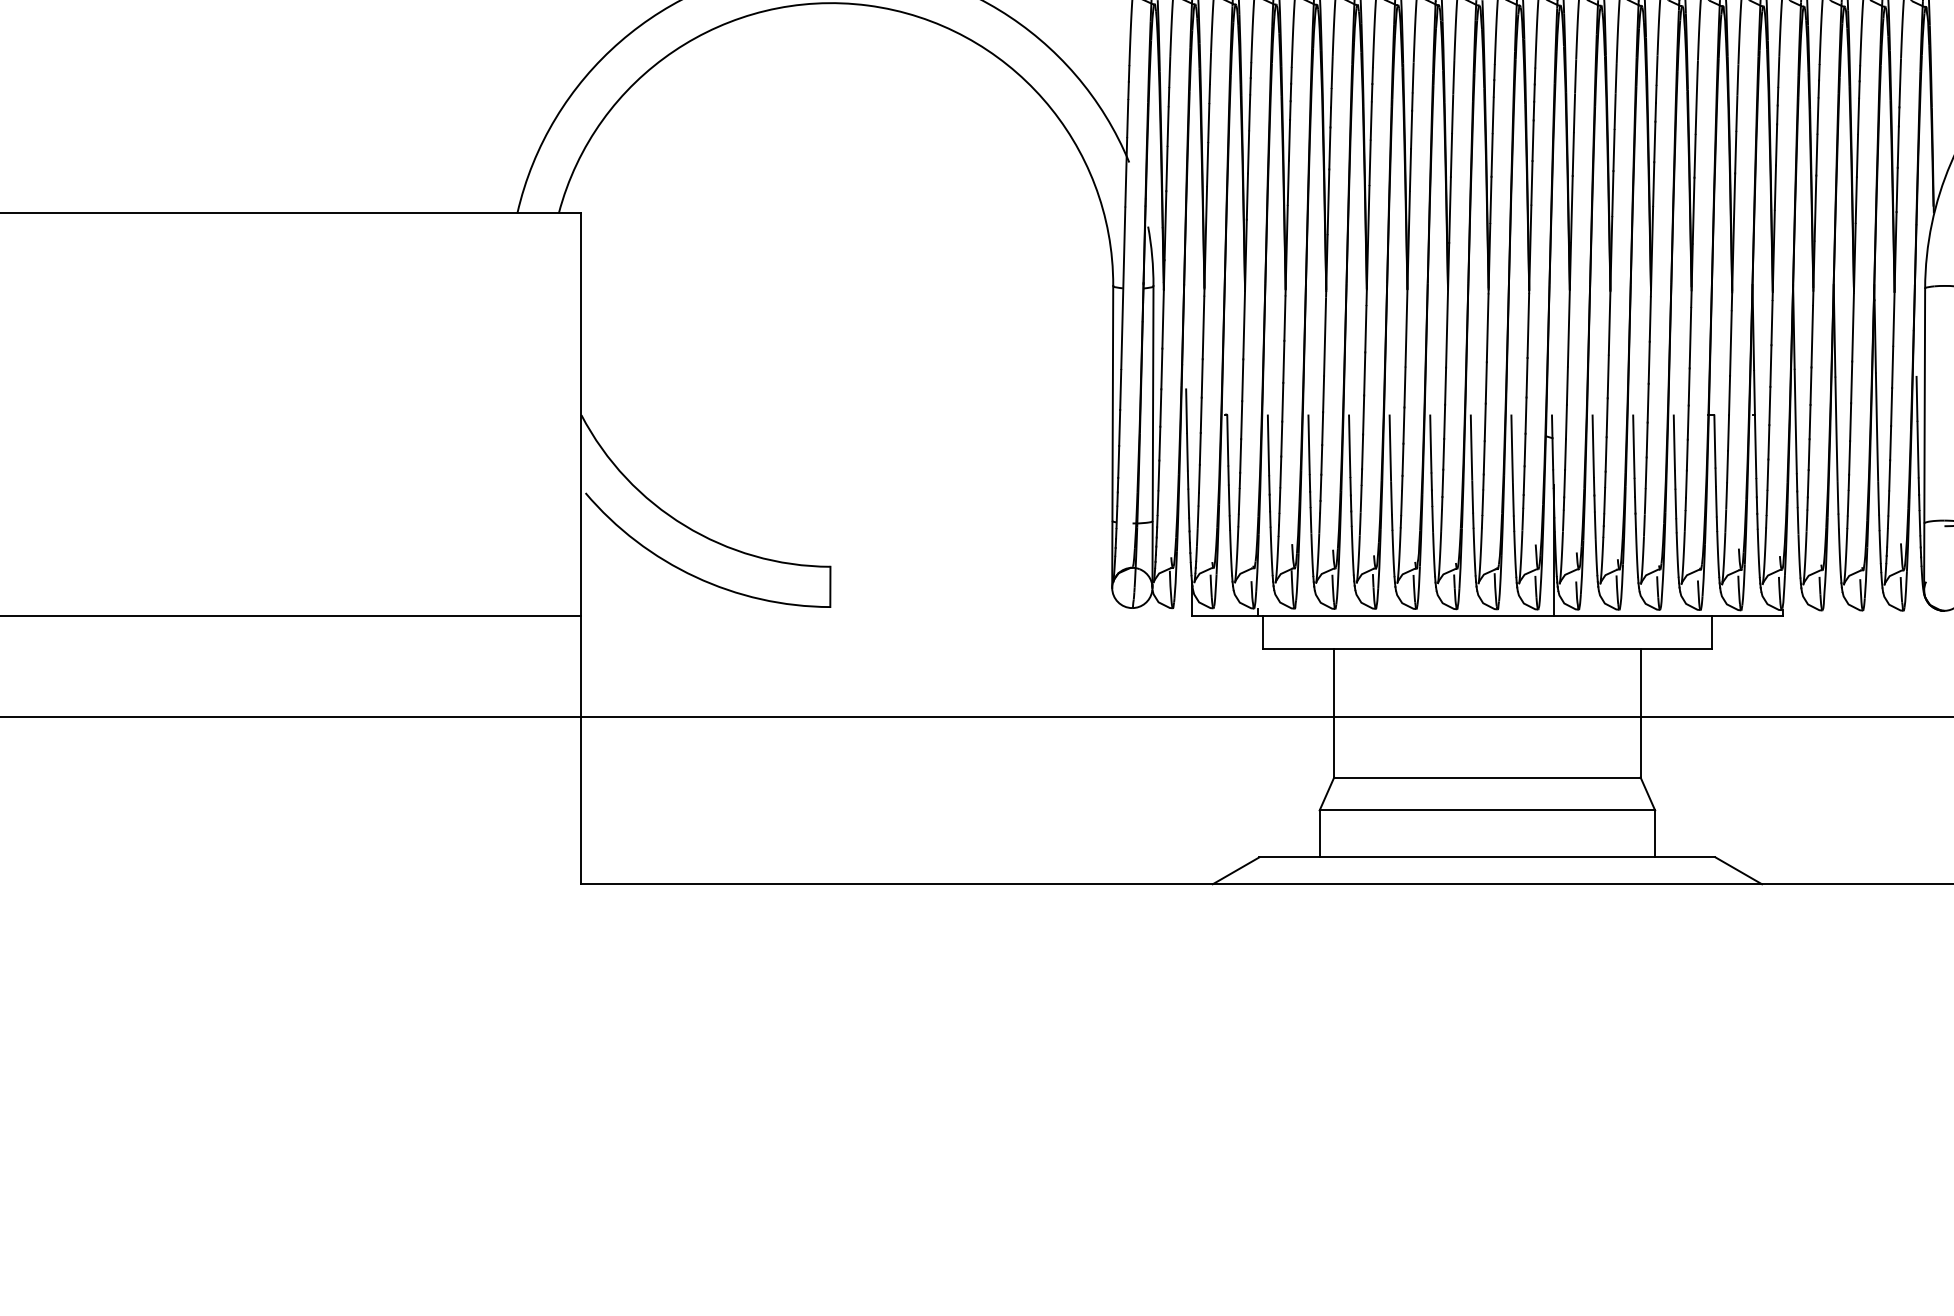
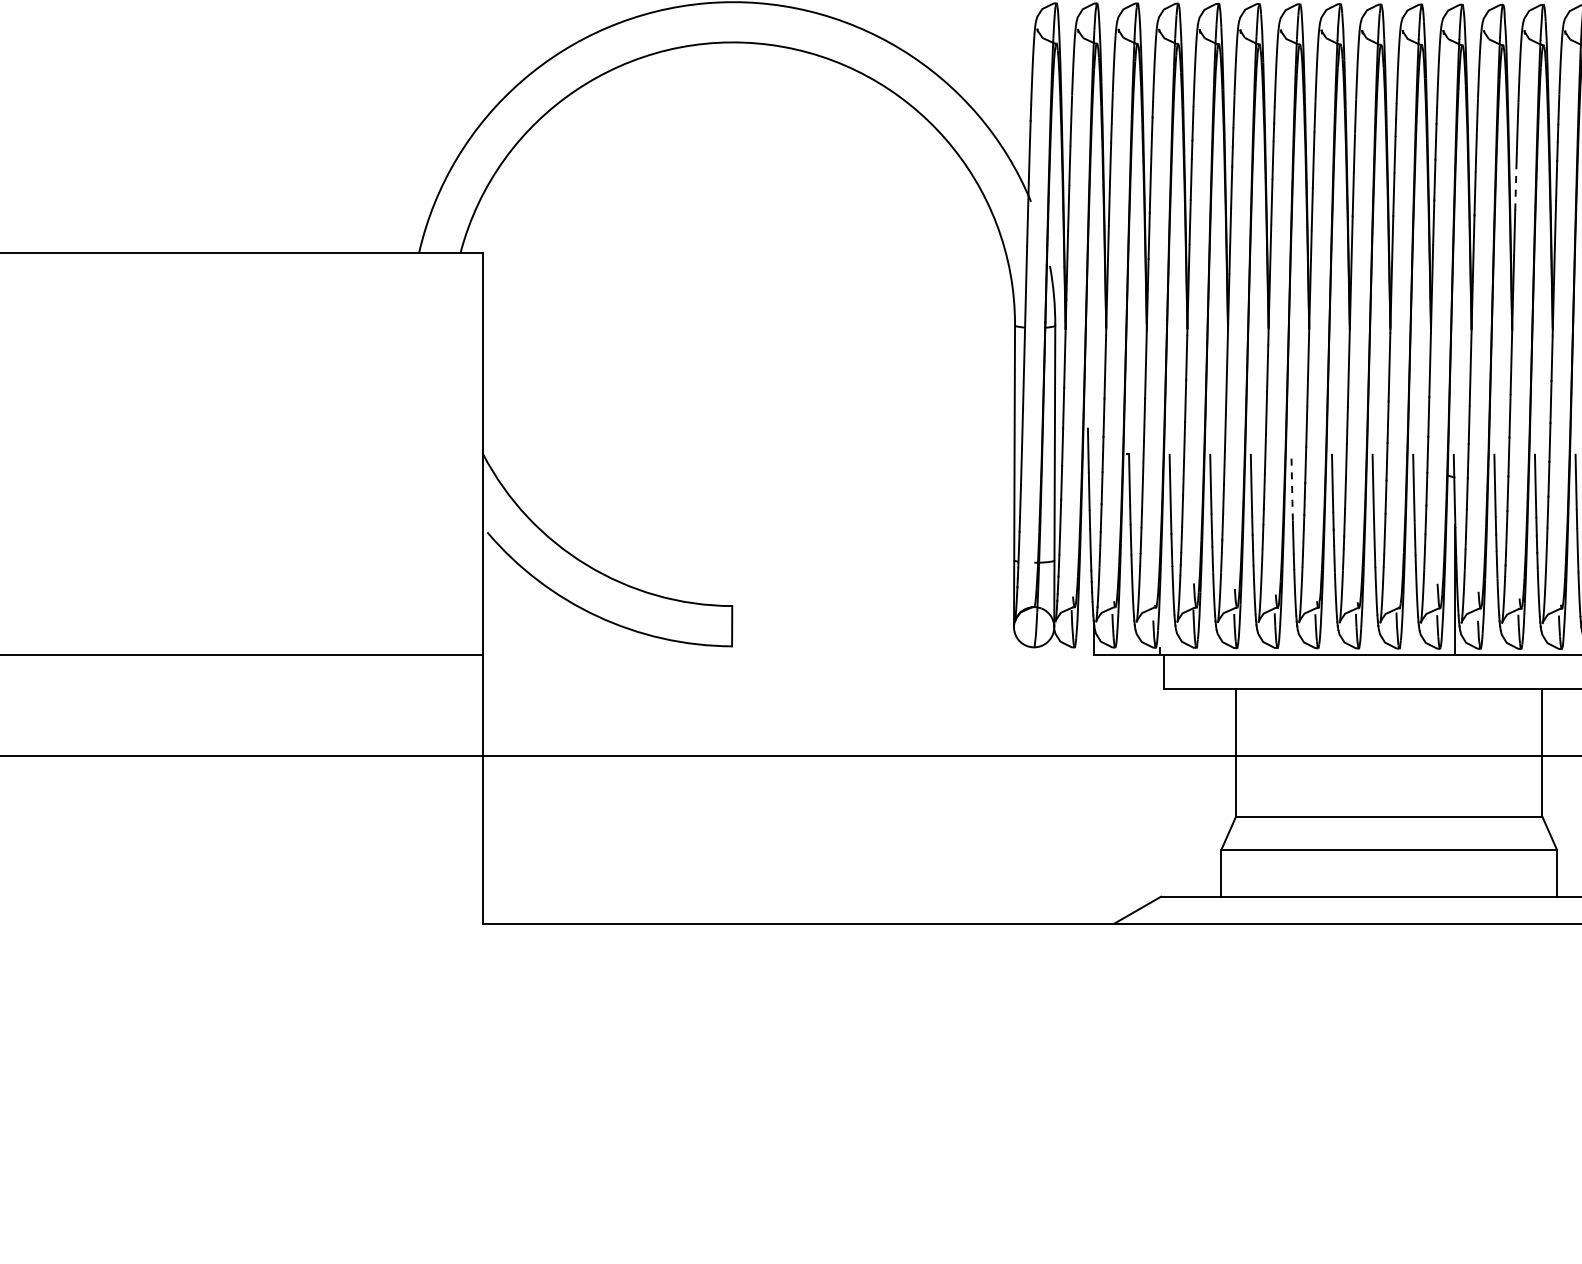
line: (1614, 150) -> (1516, 189), solid -> dashed
line: (1390, 447) -> (1292, 486), solid -> dashed

